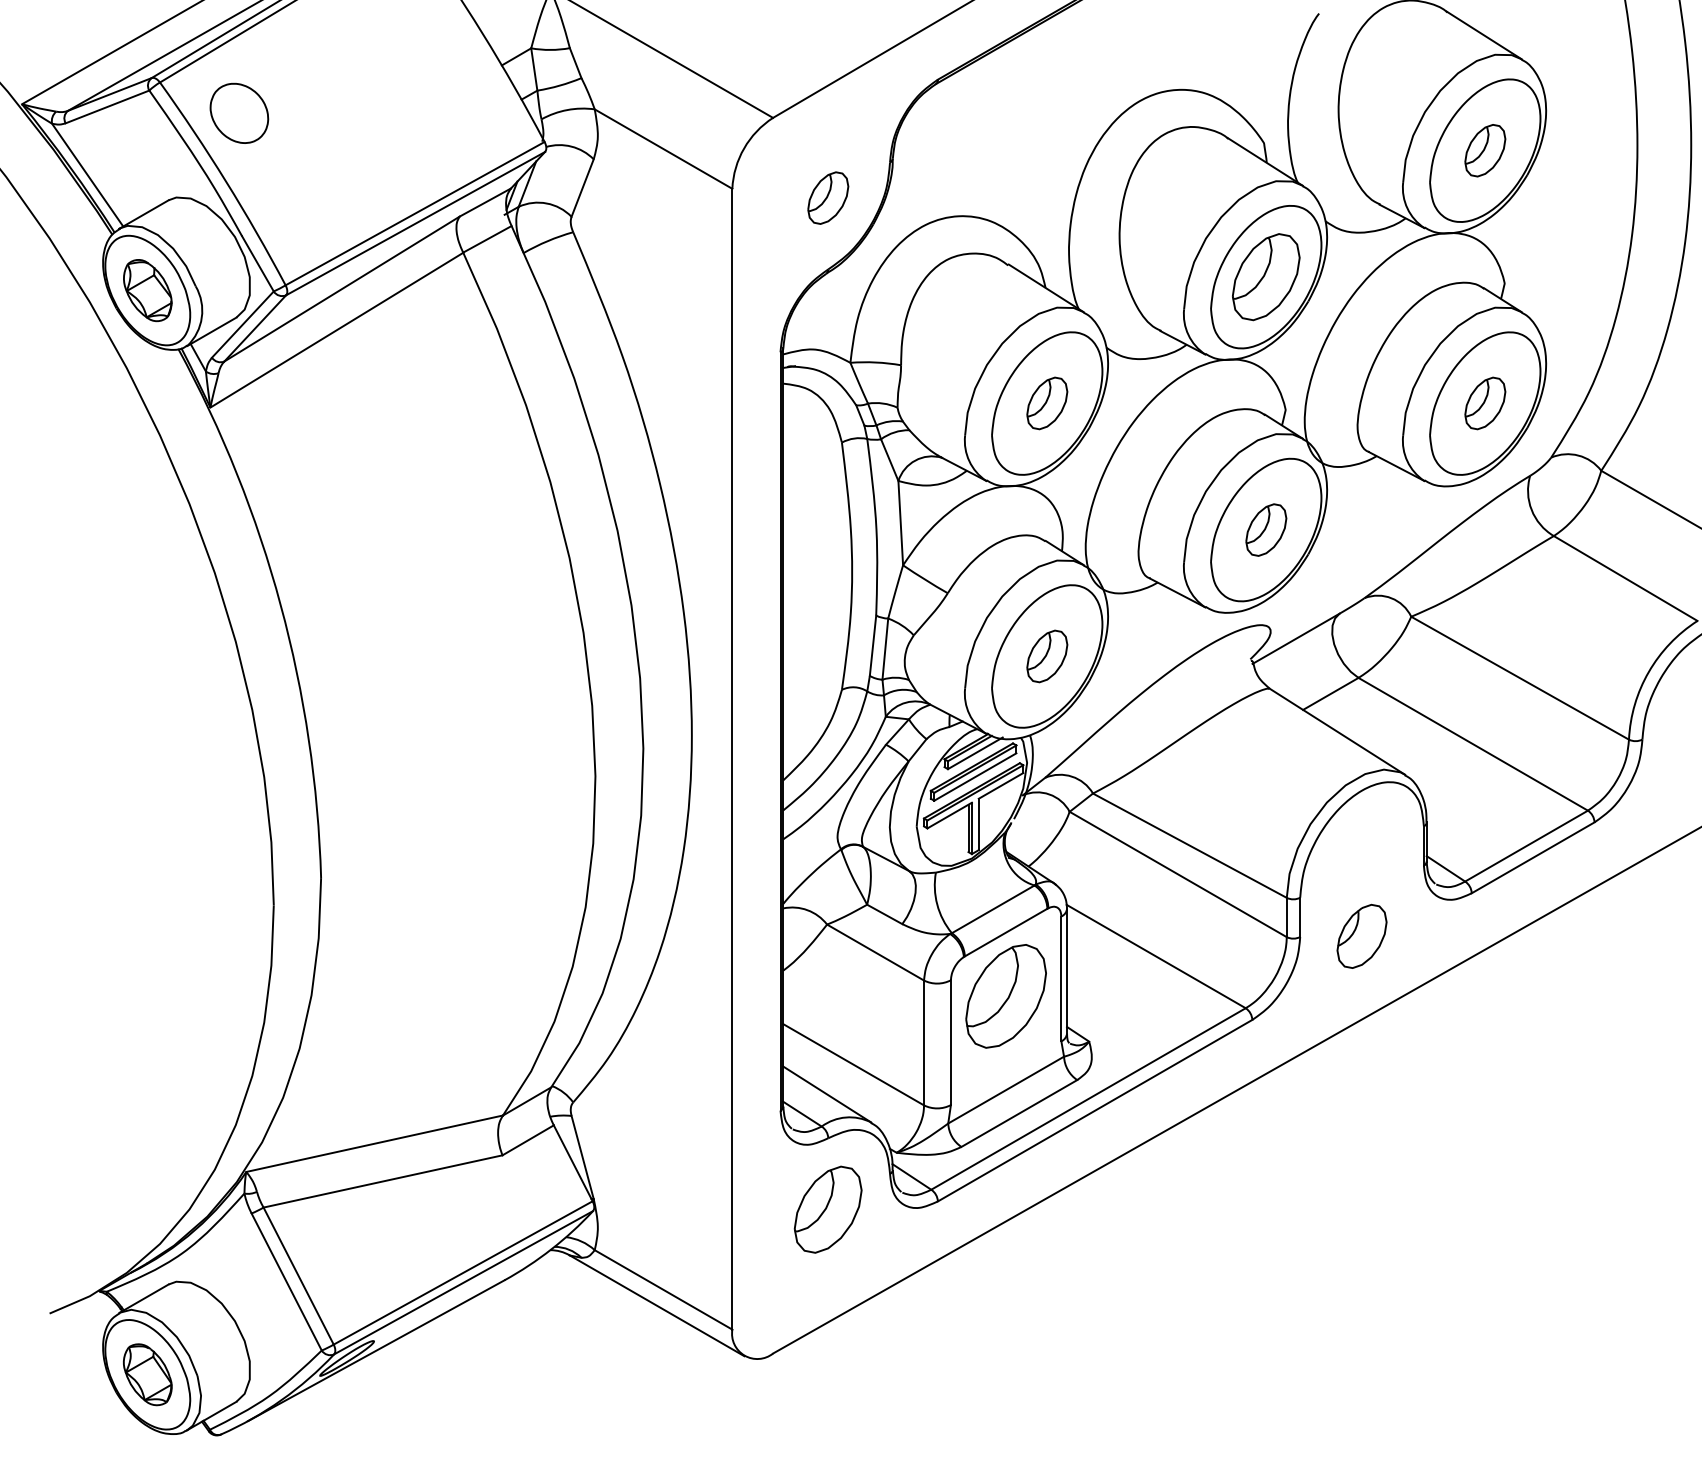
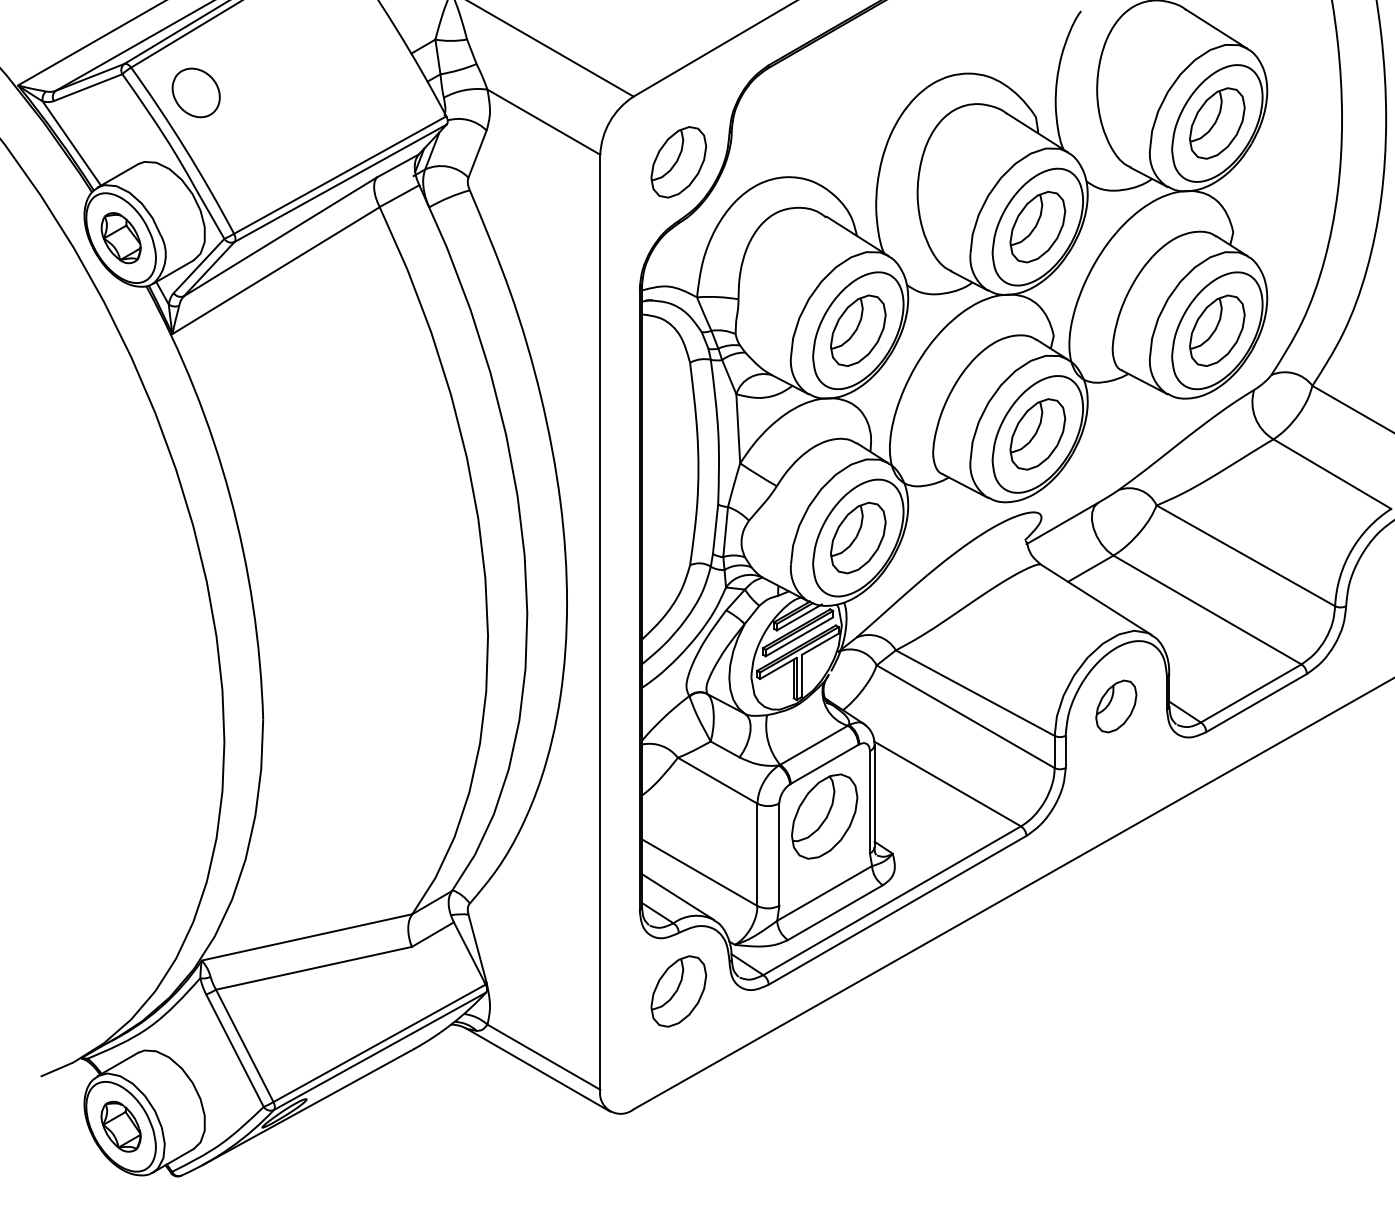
part: (1485, 150) -> (1217, 123), size x1.67
part: (827, 198) -> (678, 162), size x1.67
part: (1047, 403) -> (858, 330), size x1.67
part: (1485, 403) -> (1217, 330), size x1.67
part: (1265, 530) -> (1037, 434), size x1.67
part: (1047, 655) -> (858, 537), size x1.67
part: (1362, 936) -> (1116, 706), moved

